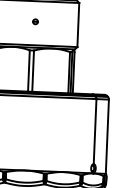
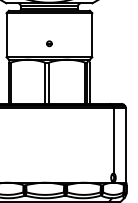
part: (35, 21) -> (49, 43), moved

